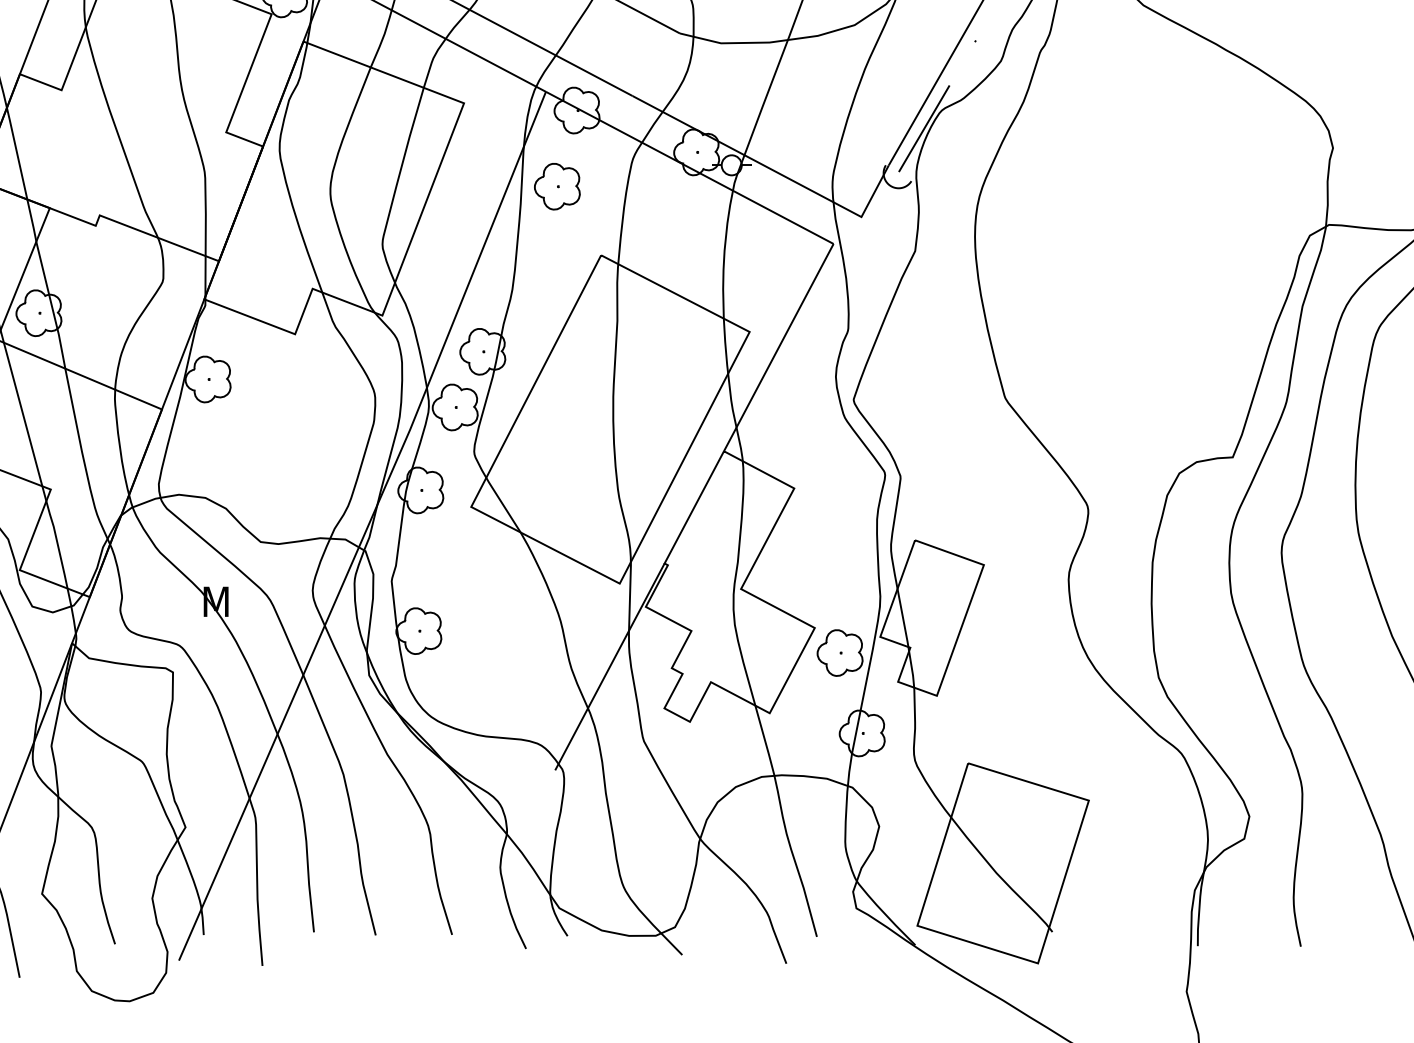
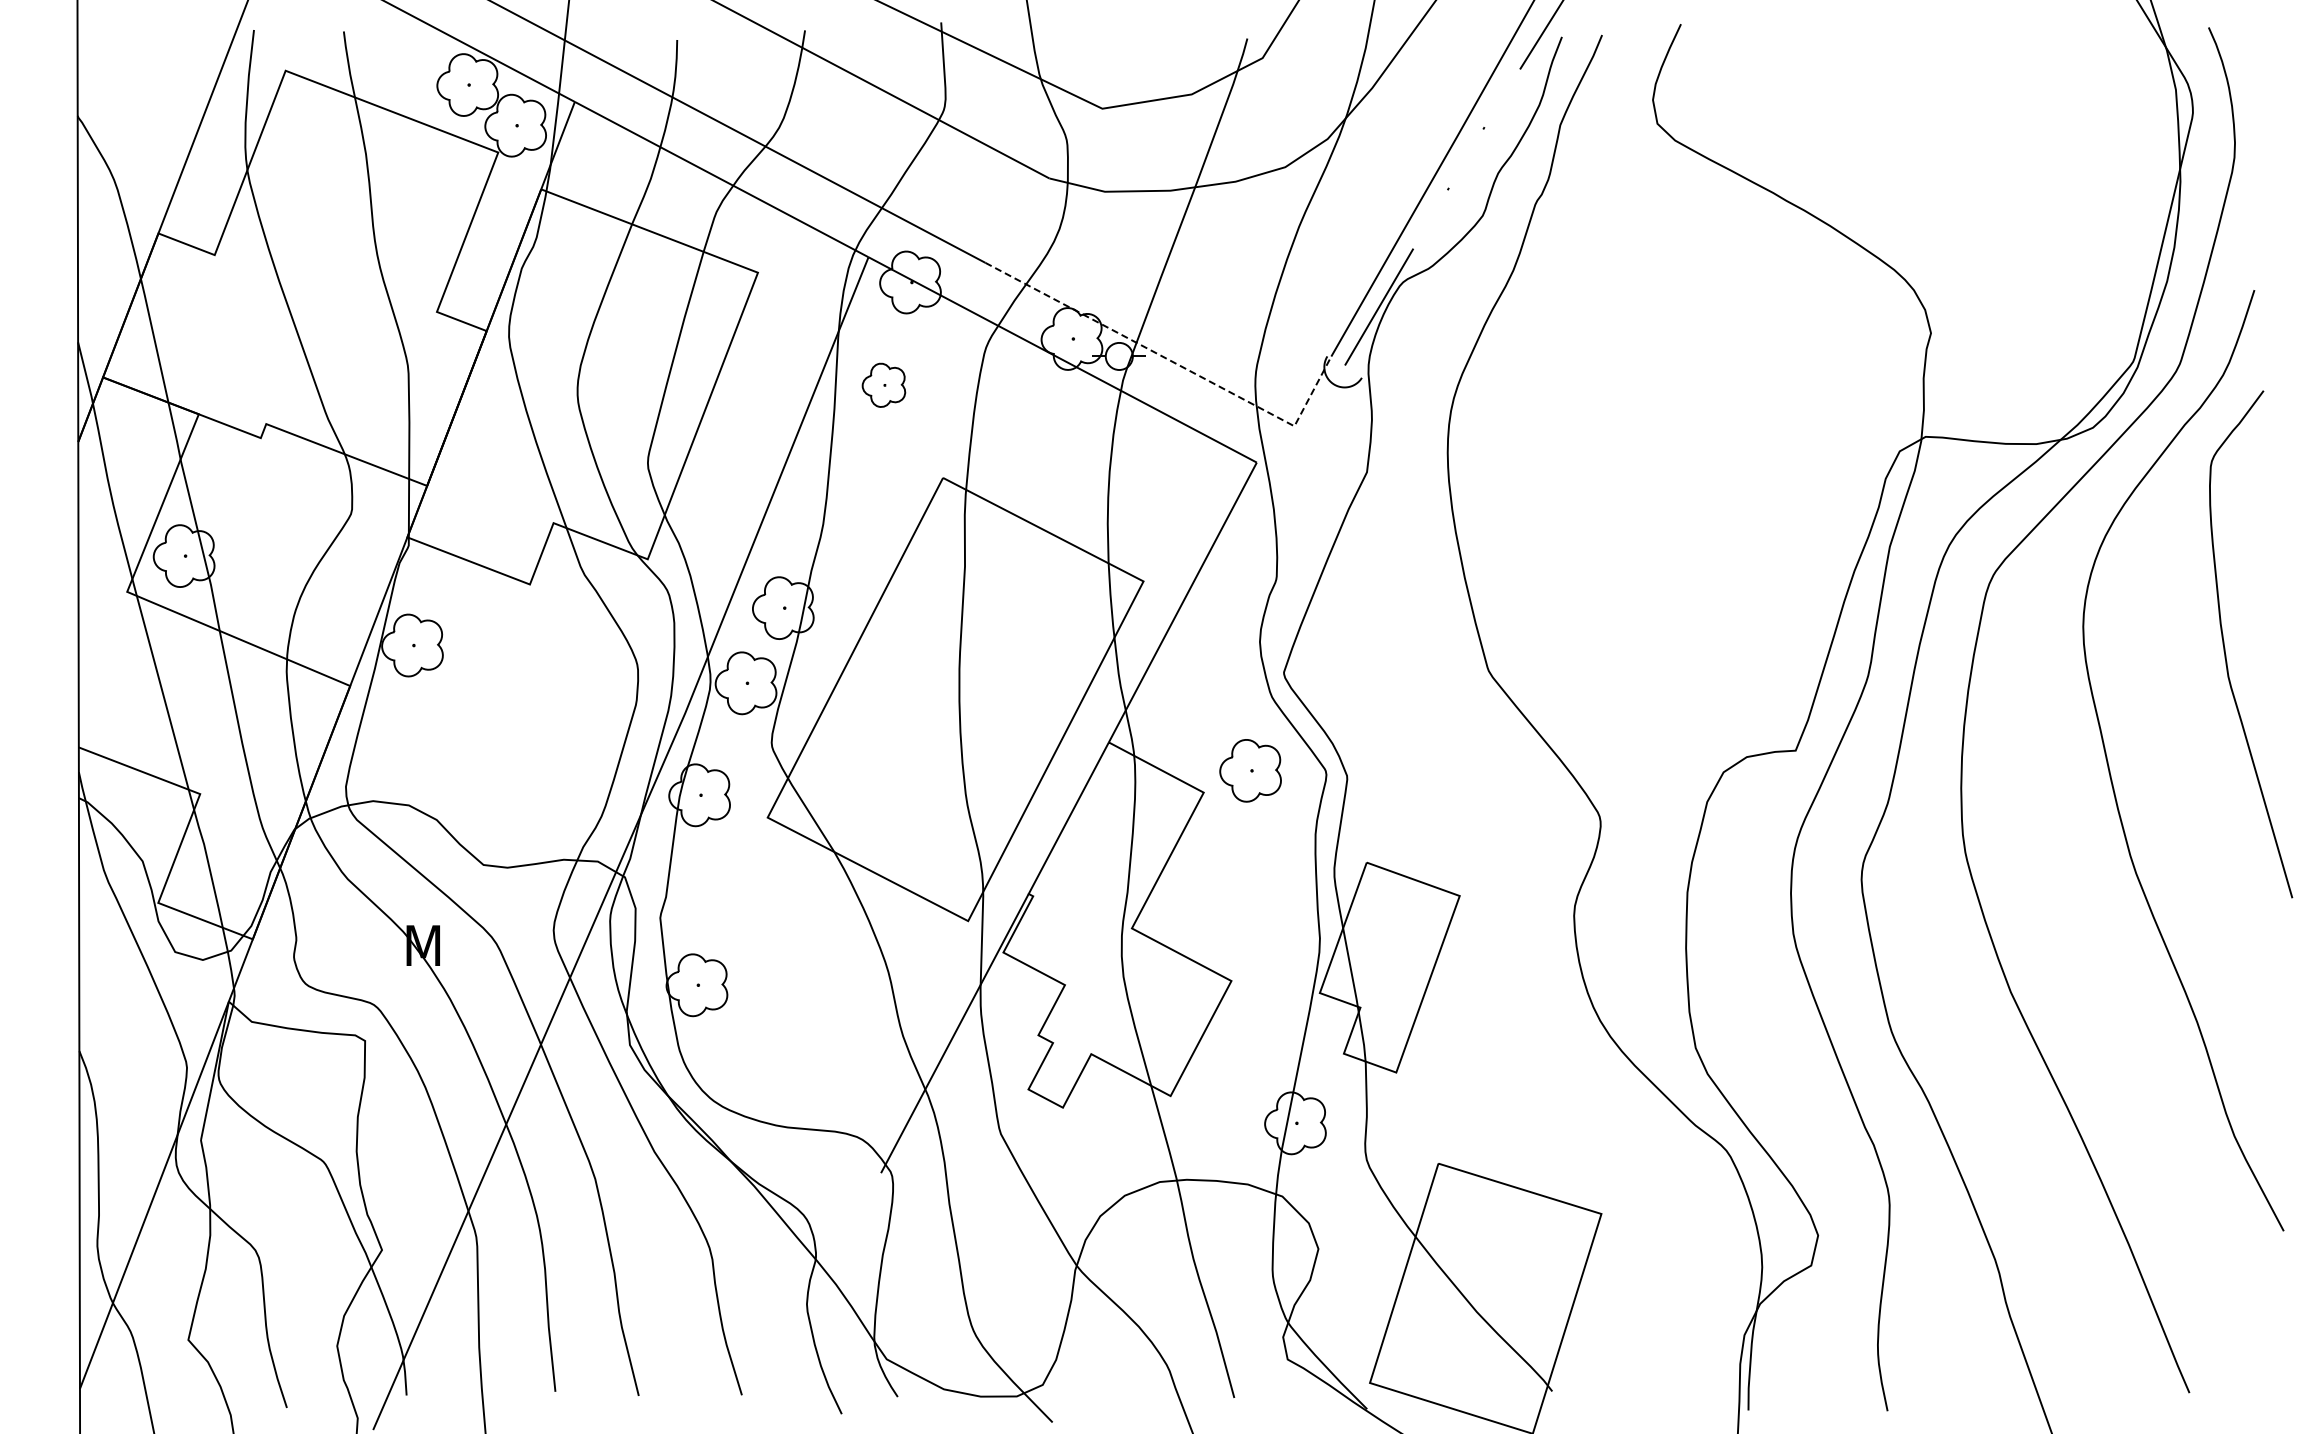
line: (773, 170) -> (1175, 363), solid -> dashed
part: (557, 186) -> (883, 385), size x0.7
part: (840, 652) -> (1250, 770), moved

